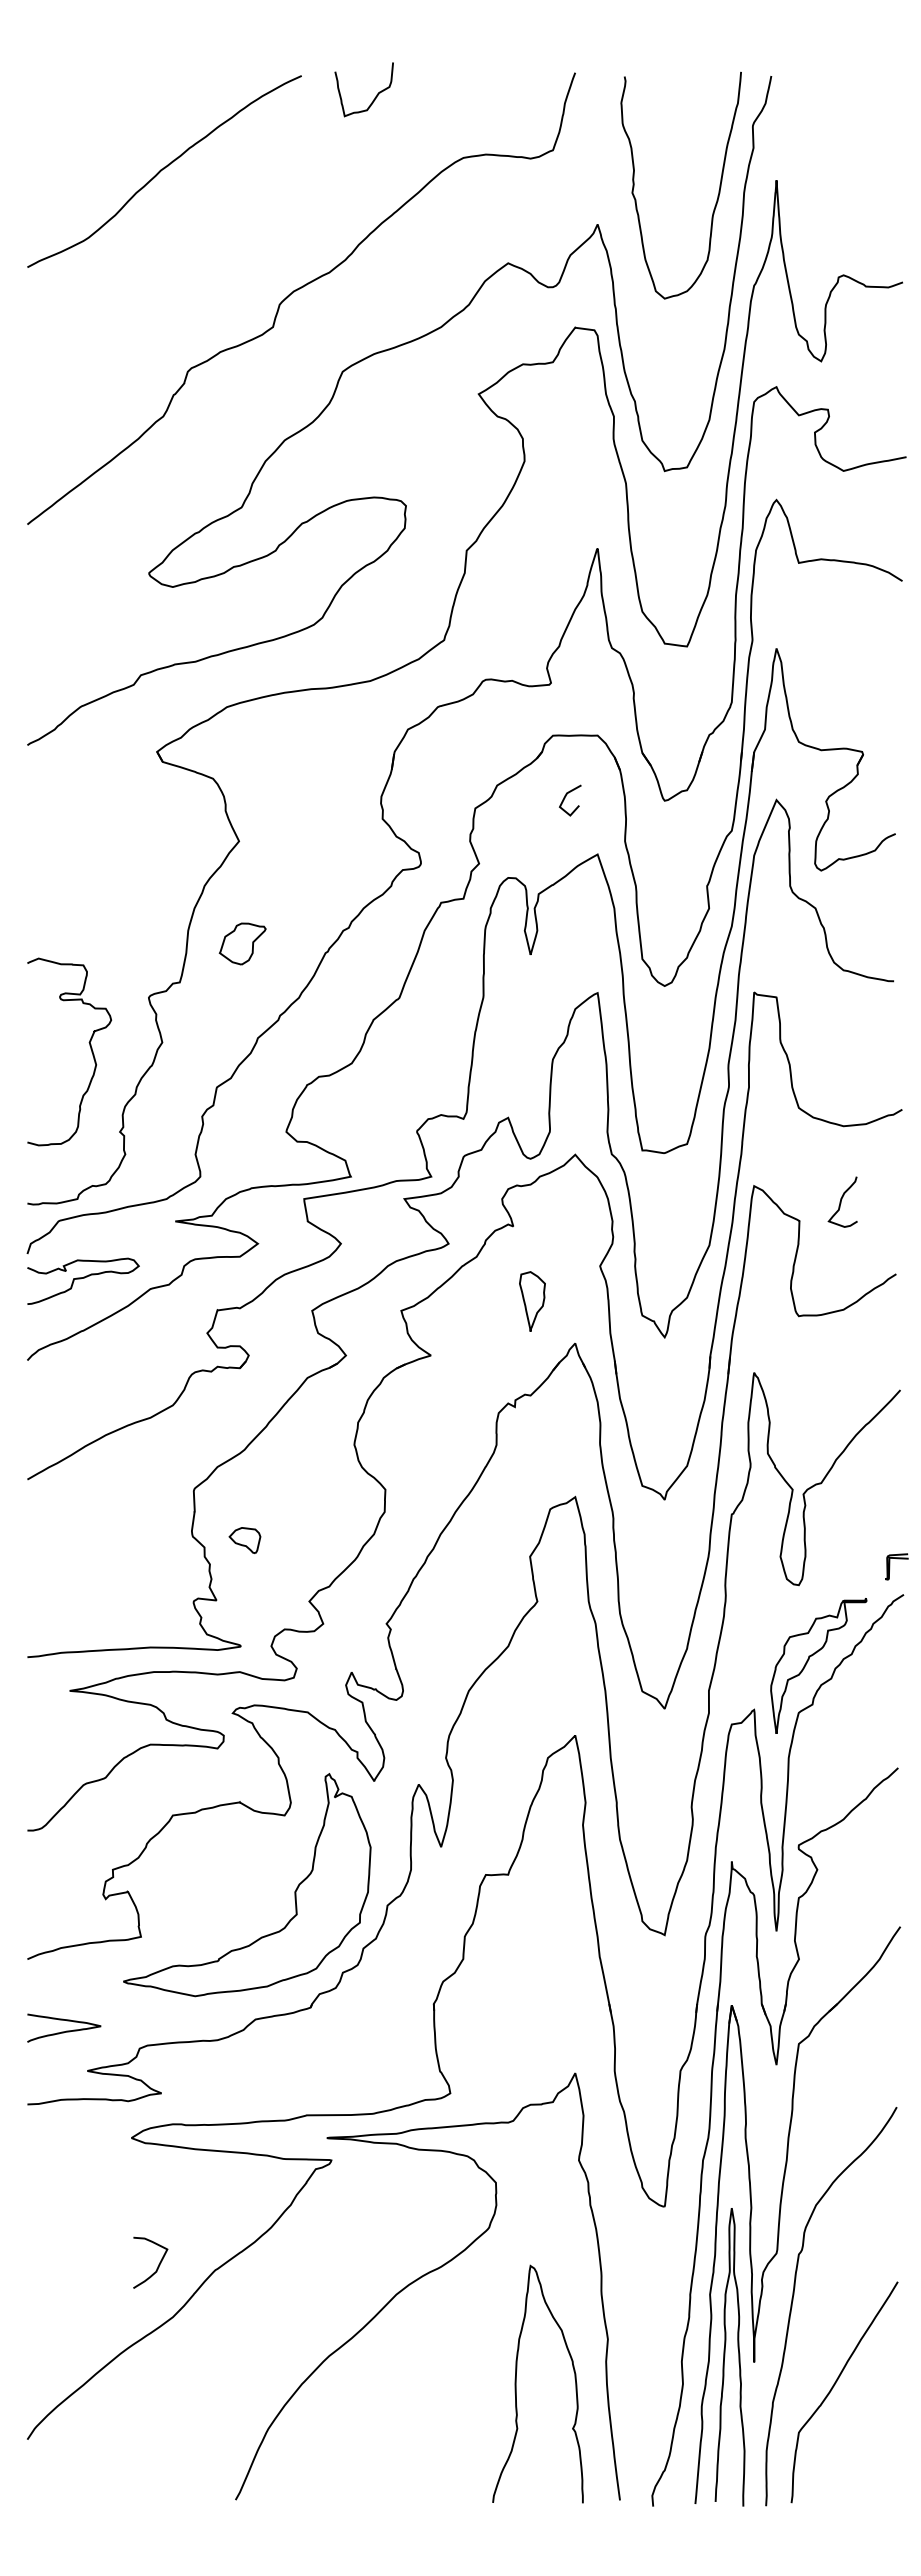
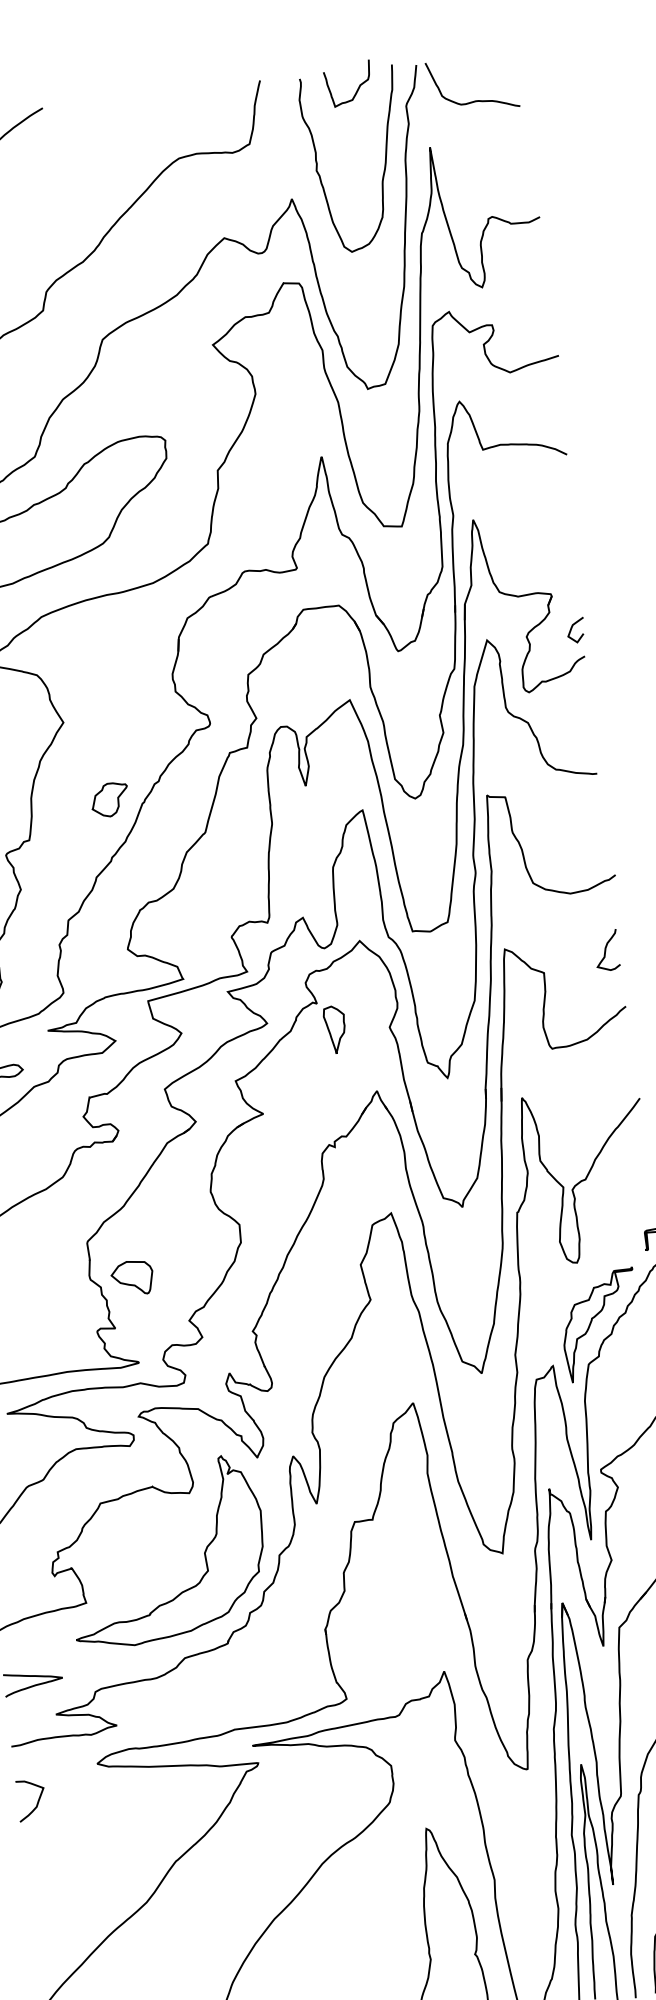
curve: (374, 97) -> (357, 89), moved
curve: (838, 128) -> (474, 100), added
curve: (565, 798) -> (572, 629), moved
part: (242, 943) -> (109, 799), moved
curve: (841, 1201) -> (605, 950), moved
part: (532, 1301) -> (335, 1029), moved
part: (244, 1540) -> (132, 1278), size x1.67
curve: (157, 2266) -> (37, 1802), moved

